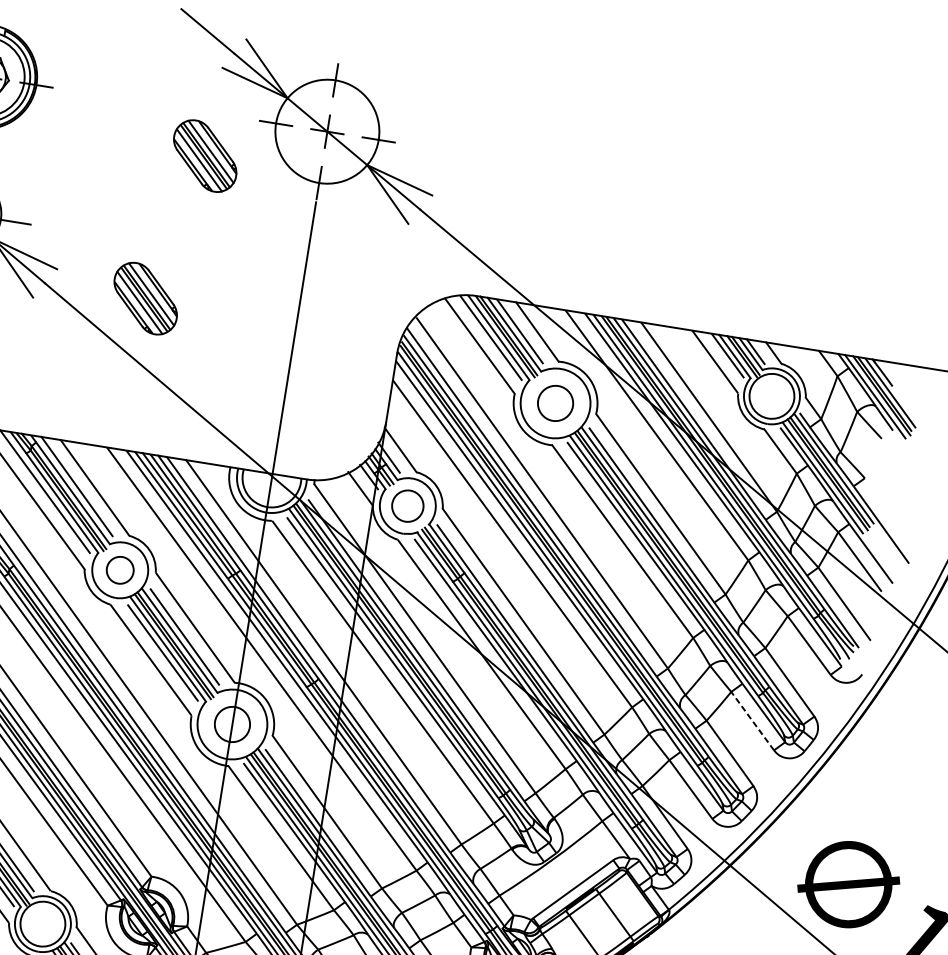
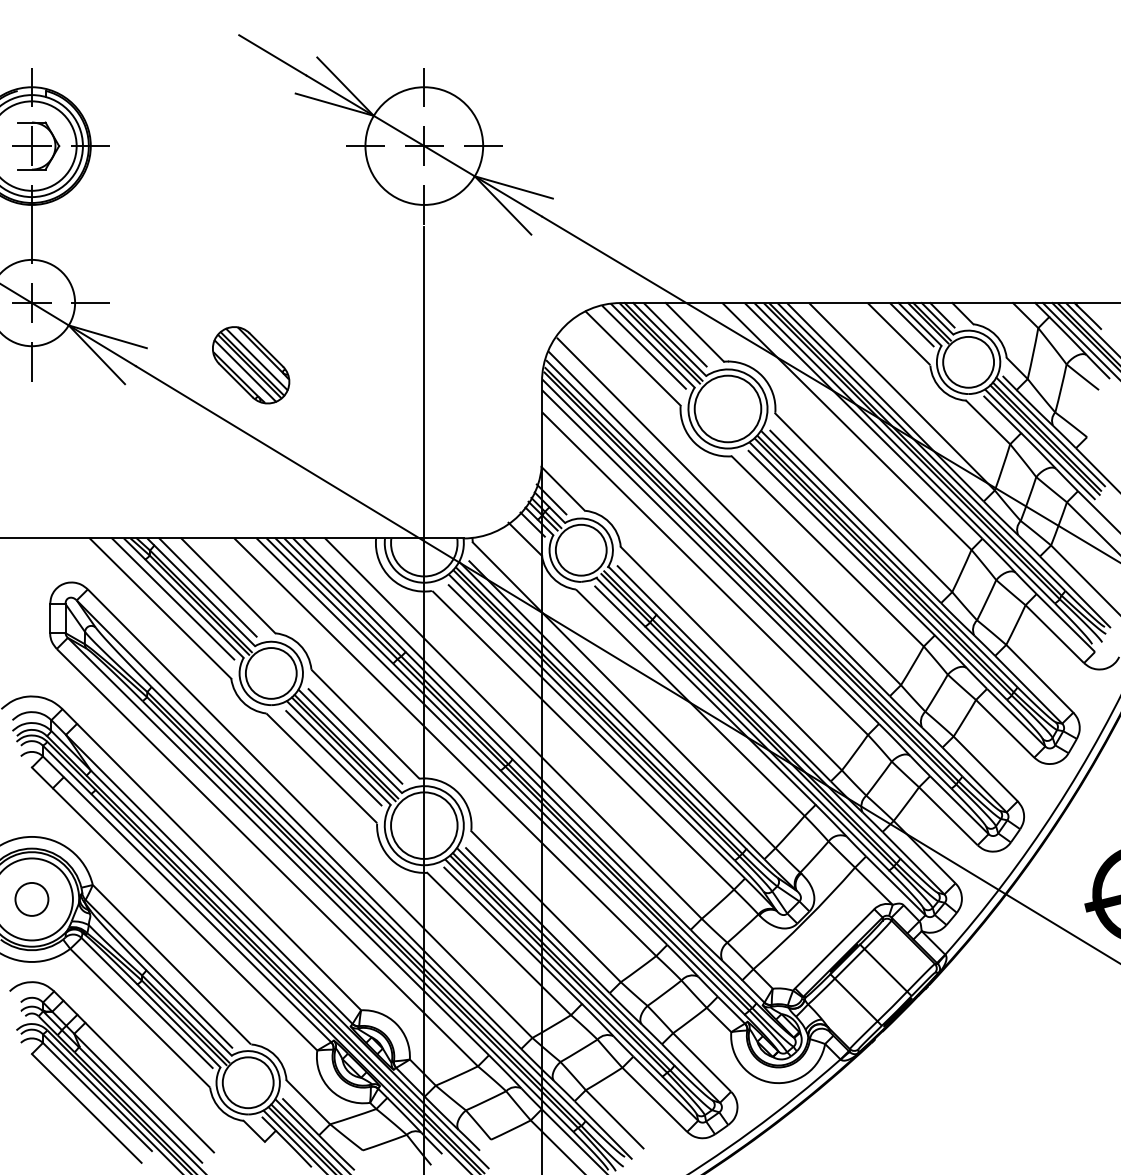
part: (205, 156) -> (292, 195), removed
circle: (555, 402) -> (727, 408), size x1.67
circle: (407, 505) -> (580, 549), size x1.43
circle: (119, 570) -> (270, 673), size x1.67
line: (752, 721) -> (1005, 729), dashed -> solid
circle: (232, 724) -> (424, 825), size x1.67

